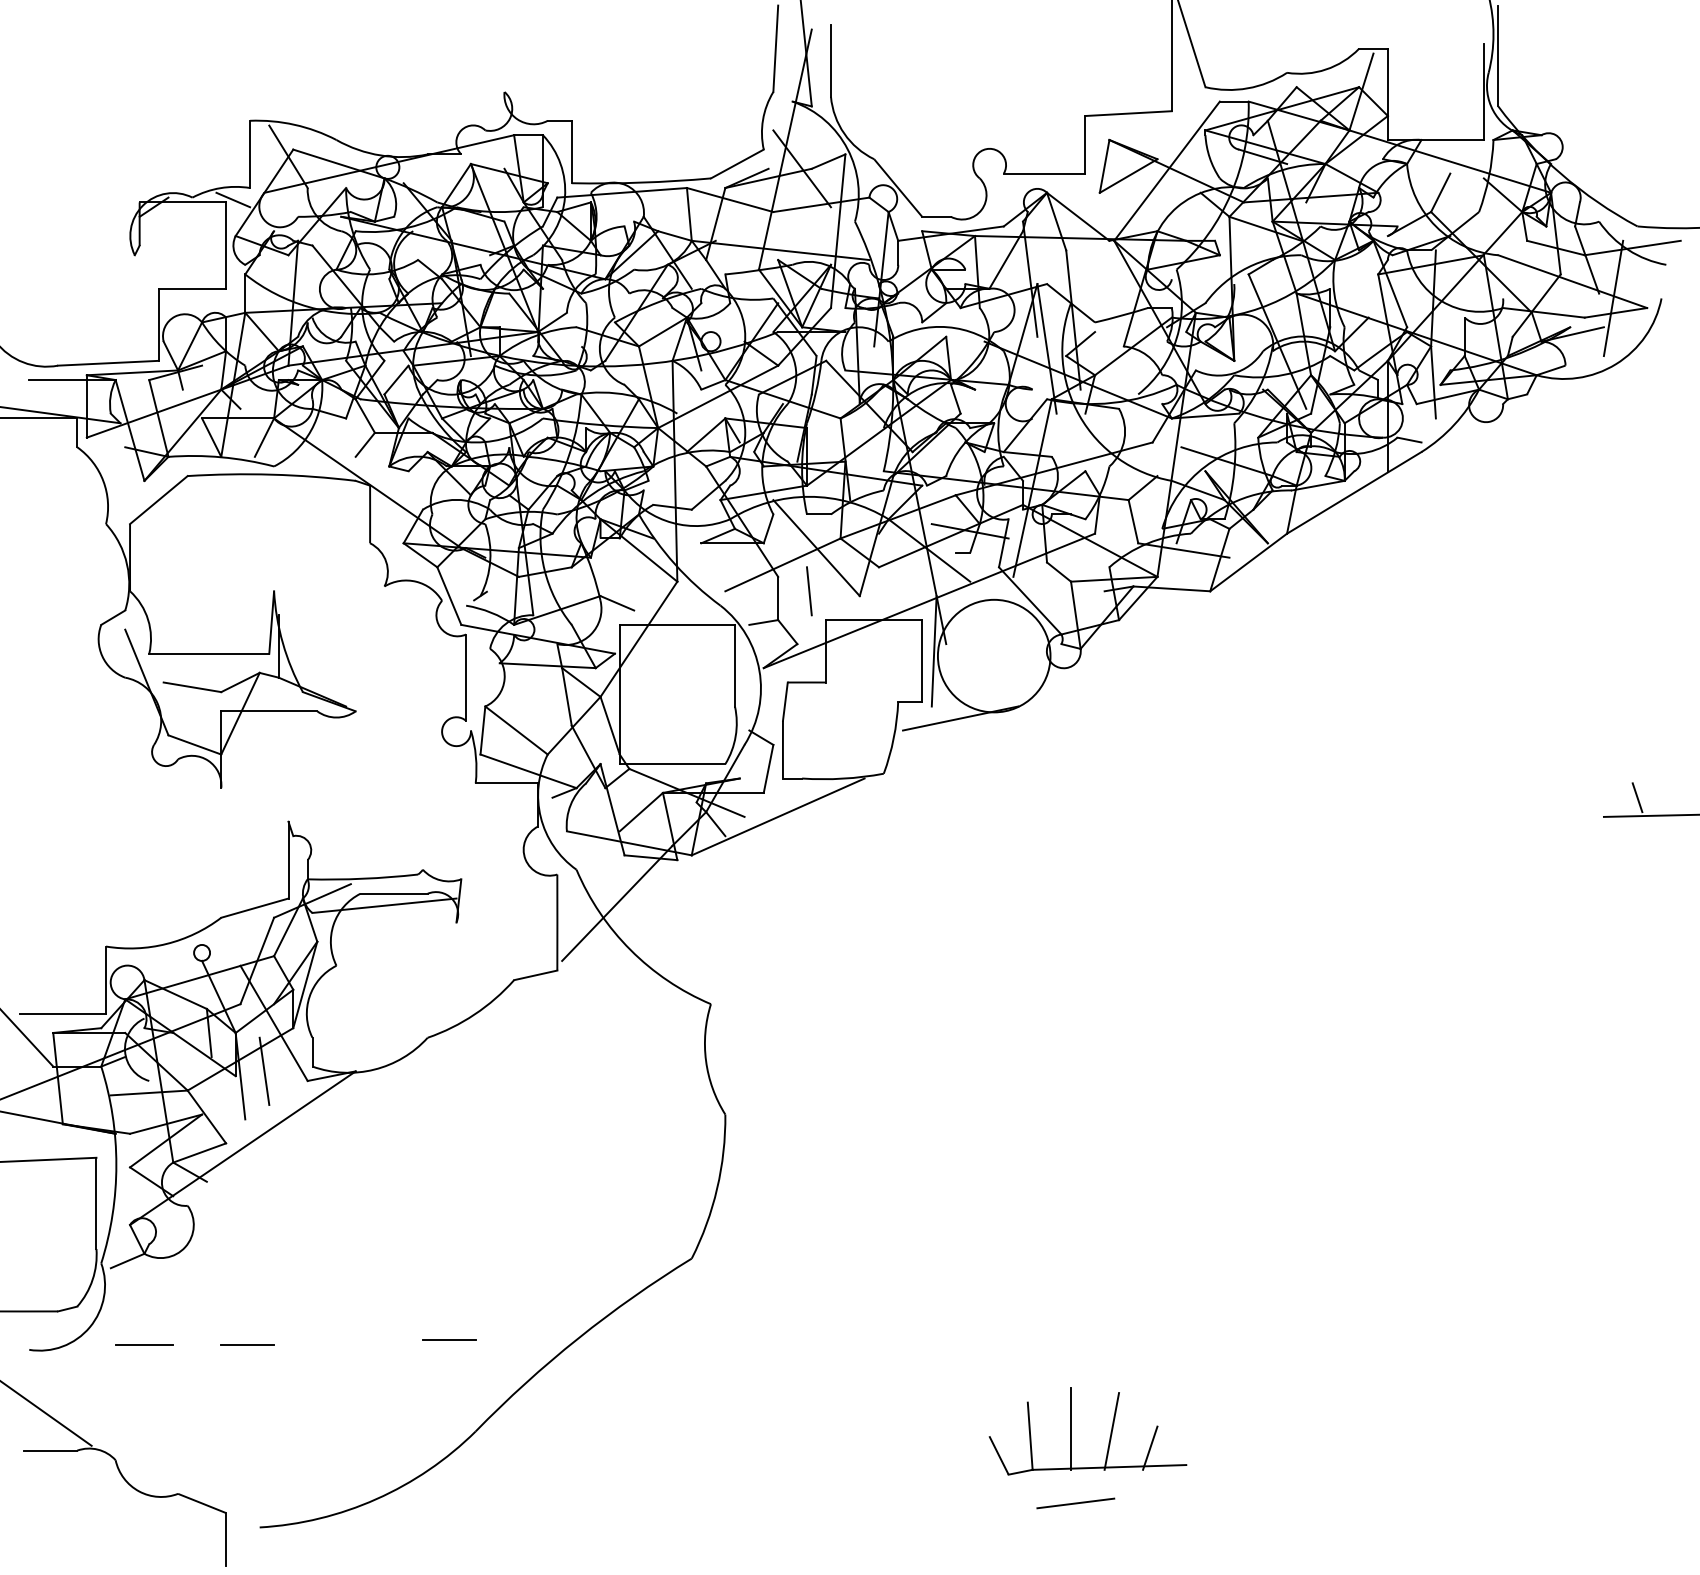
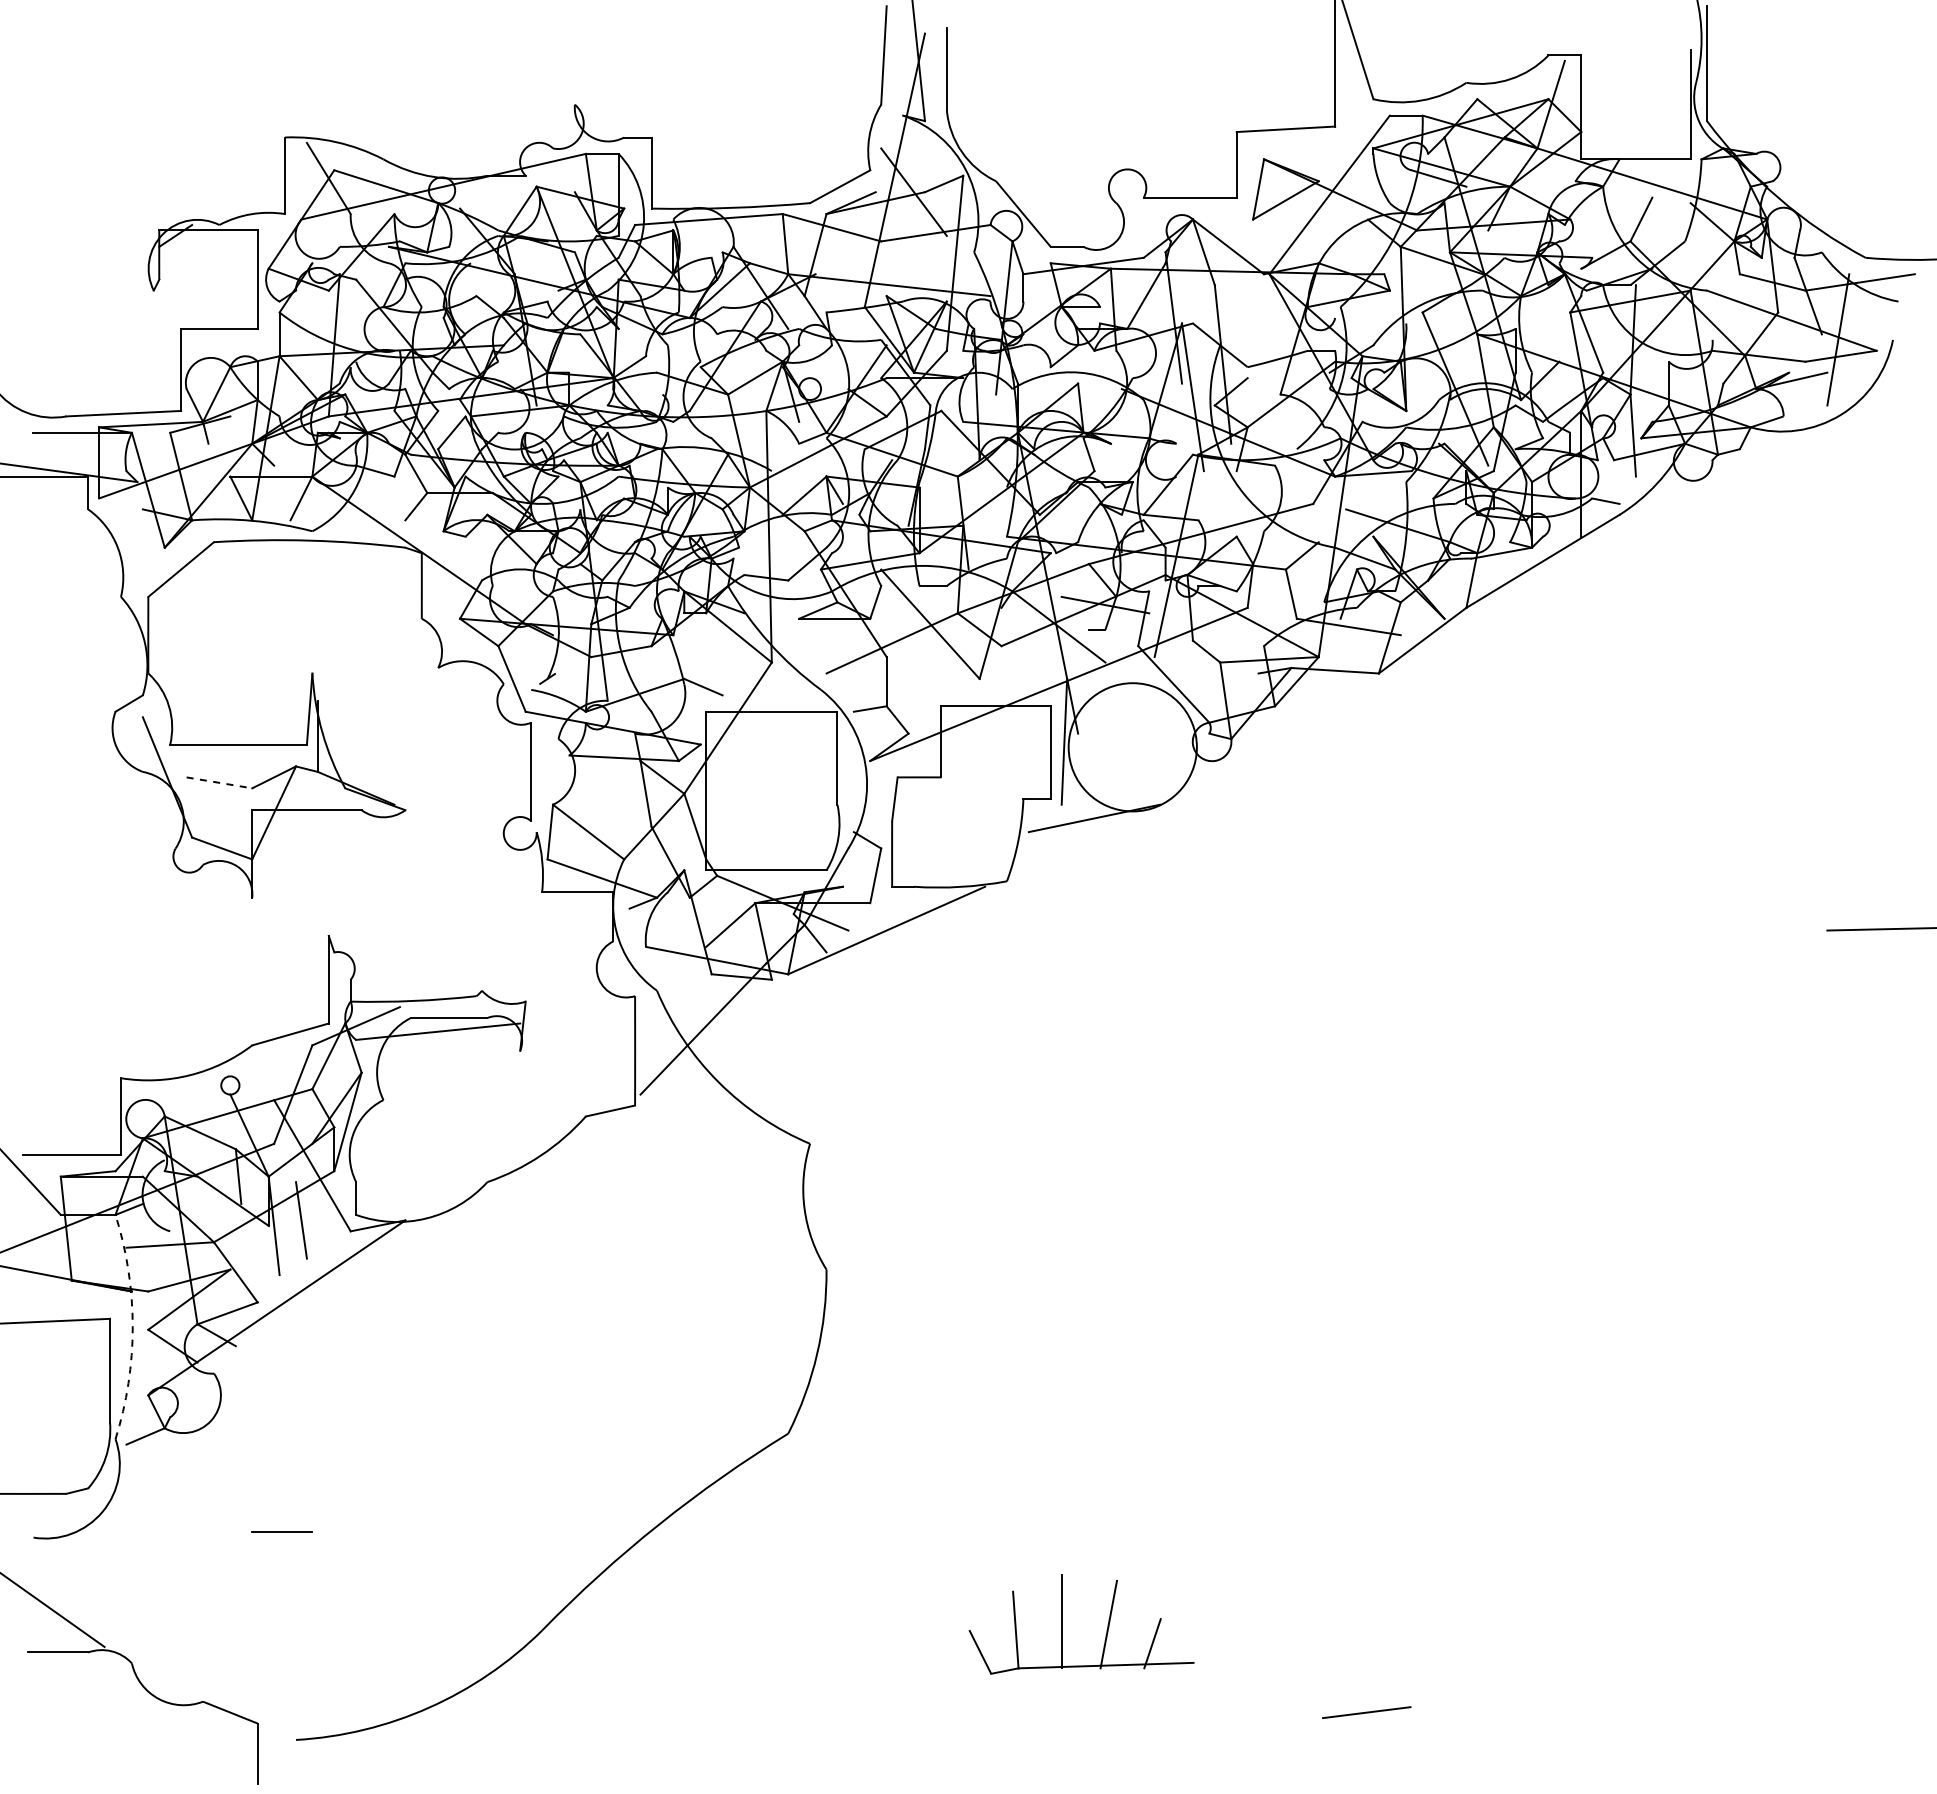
line: (232, 199) -> (265, 227), removed
line: (808, 591) -> (921, 673), removed
line: (192, 686) -> (219, 782), solid -> dashed
line: (1637, 797) -> (1865, 908), removed
arc: (116, 1165) -> (132, 1327), solid -> dashed
line: (448, 1340) -> (511, 1526), removed
line: (144, 1345) -> (164, 1532), removed
part: (1071, 1431) -> (1062, 1624), moved
line: (1075, 1503) -> (1366, 1712), moved

